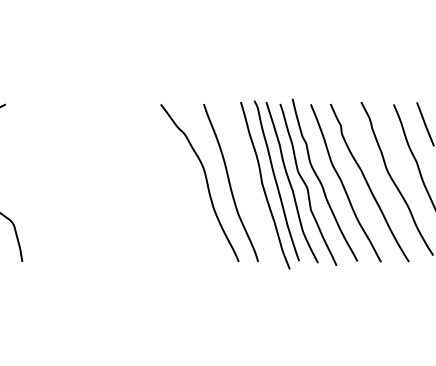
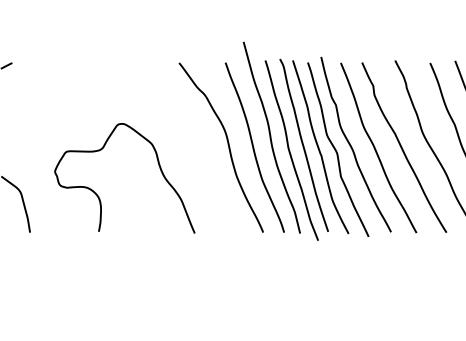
curve: (246, 173) -> (271, 137), added
curve: (85, 226) -> (98, 194), added

